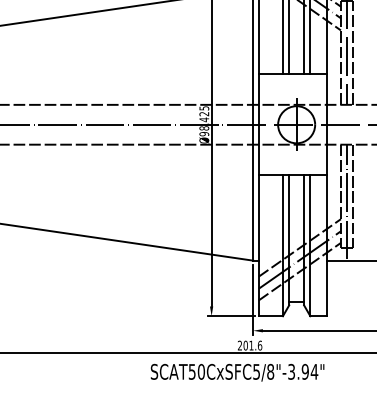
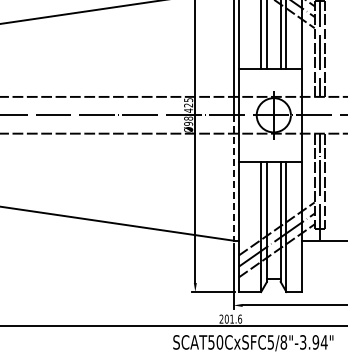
line: (252, 193) -> (233, 178), solid -> dashed
text: (237, 373) -> (253, 343), moved

